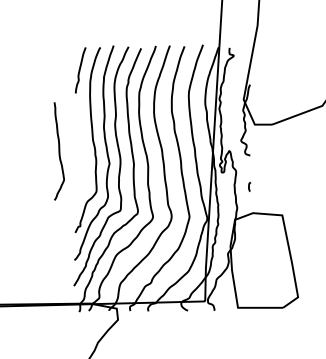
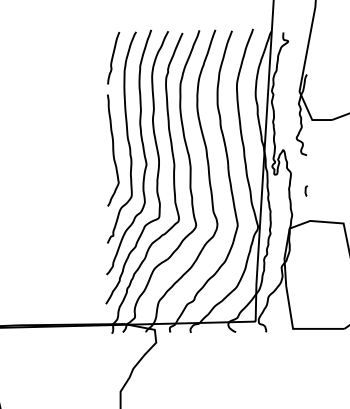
curve: (58, 151) -> (112, 150), moved

